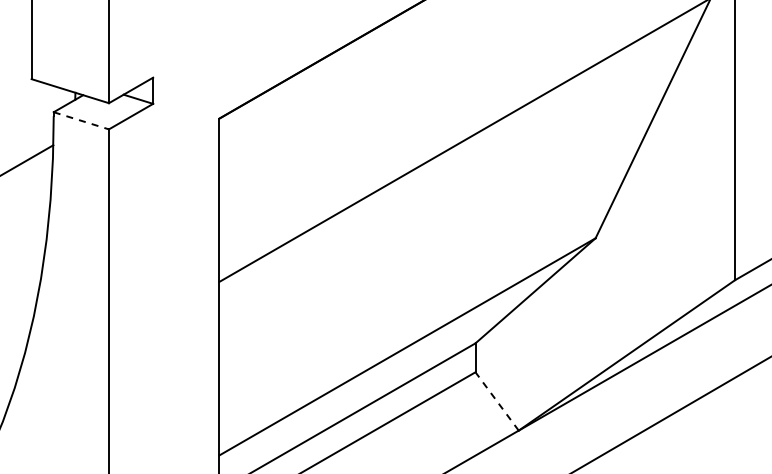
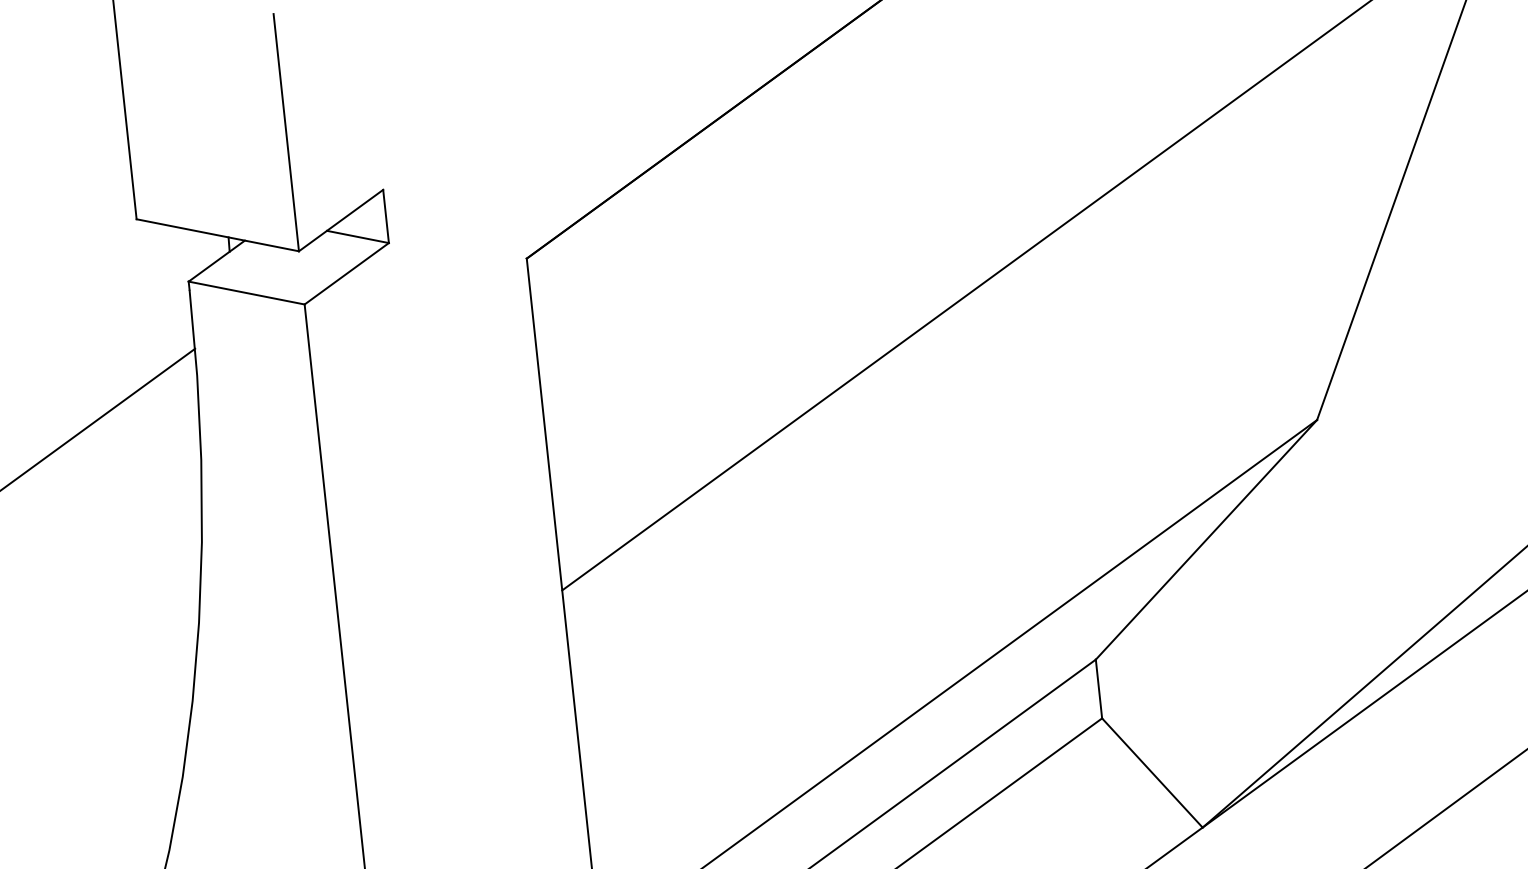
line: (81, 120) -> (246, 292), dashed -> solid
line: (496, 401) -> (1151, 773), dashed -> solid

